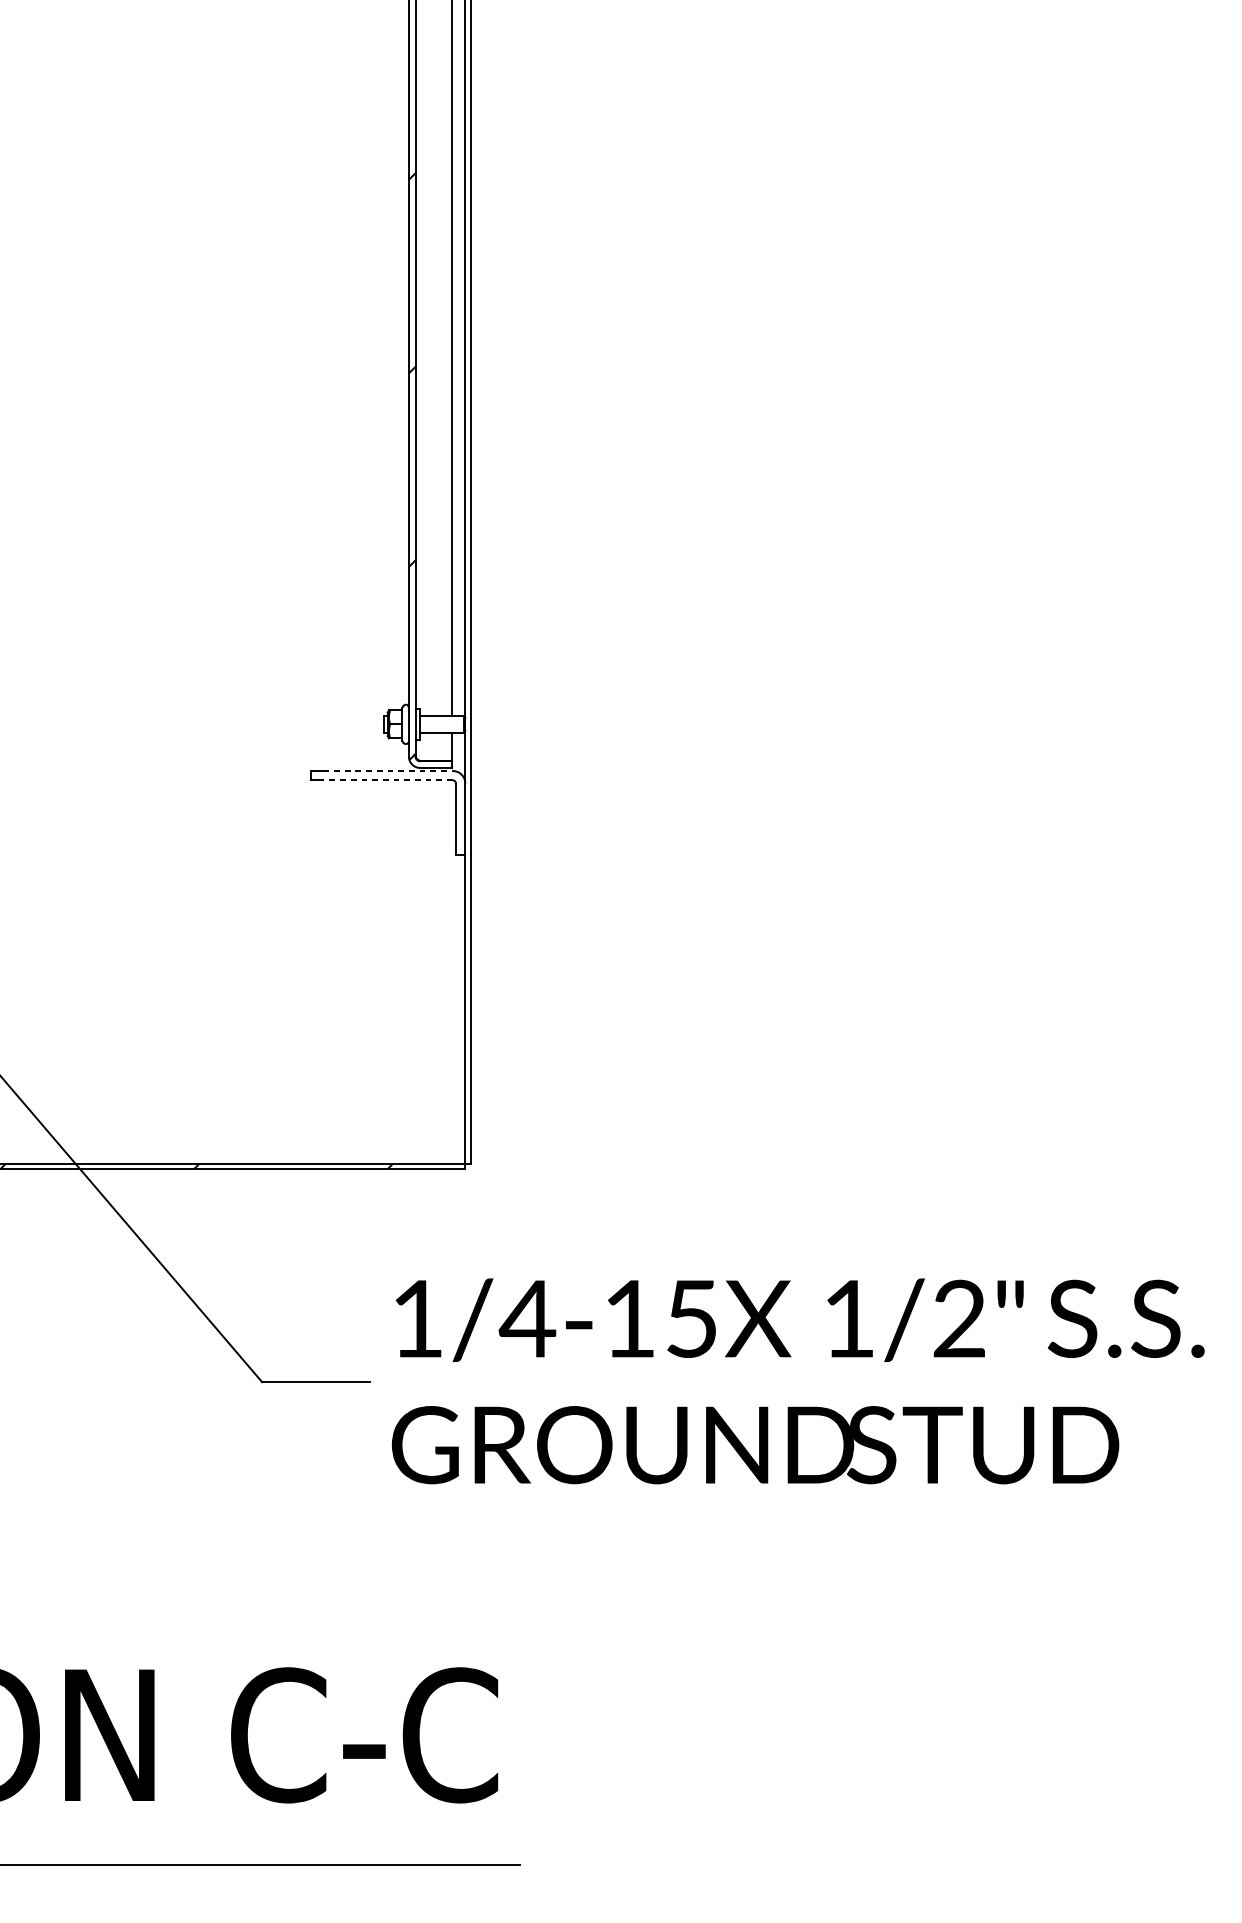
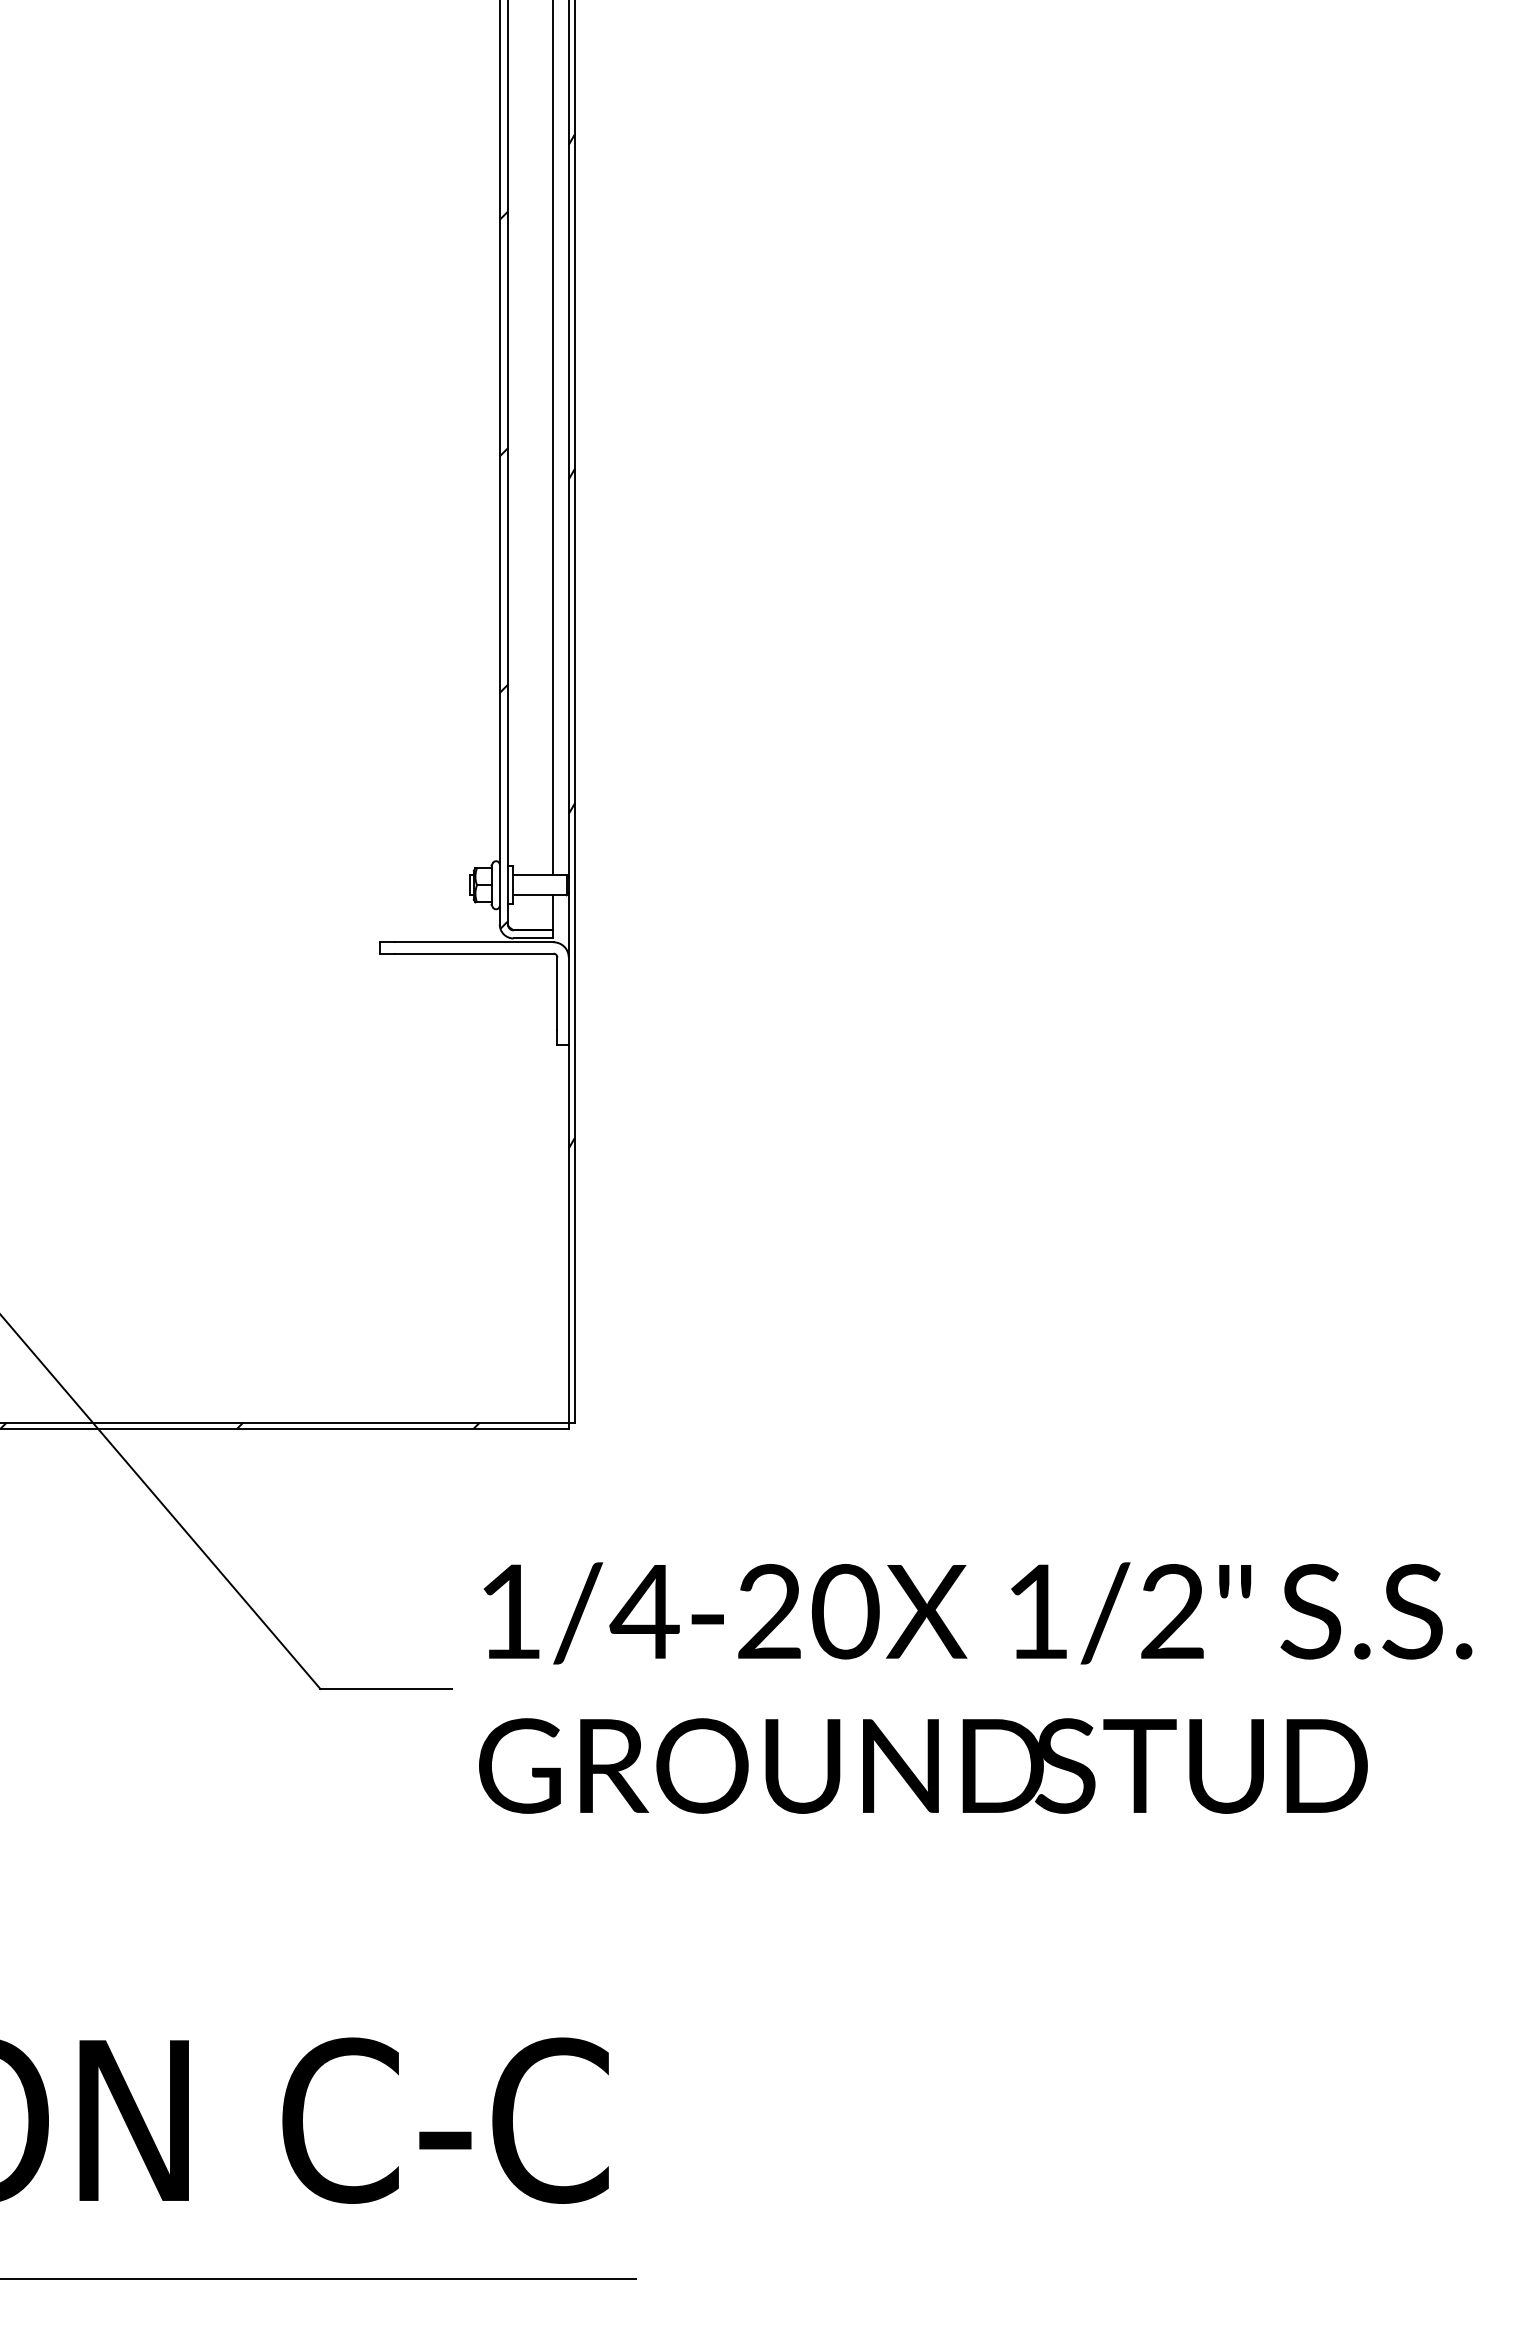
hatch: (467, 524) -> (571, 640), added
line: (388, 771) -> (474, 942), dashed -> solid
line: (387, 780) -> (473, 953), dashed -> solid
text: (661, 1318) -> (808, 1611), 1/4-15 -> 1/4-20

